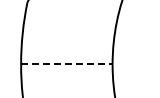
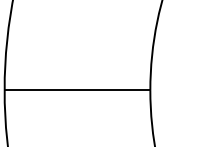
line: (66, 64) -> (76, 90), dashed -> solid

